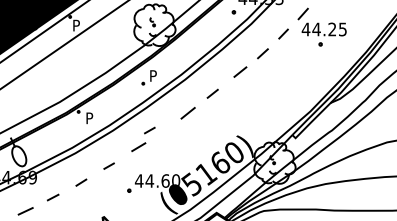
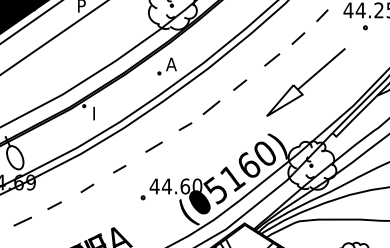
text: (153, 75) -> (171, 63), P -> A
part: (269, 91) -> (306, 82), added
text: (90, 115) -> (98, 110), P -> I
line: (149, 130) -> (185, 126), moved

